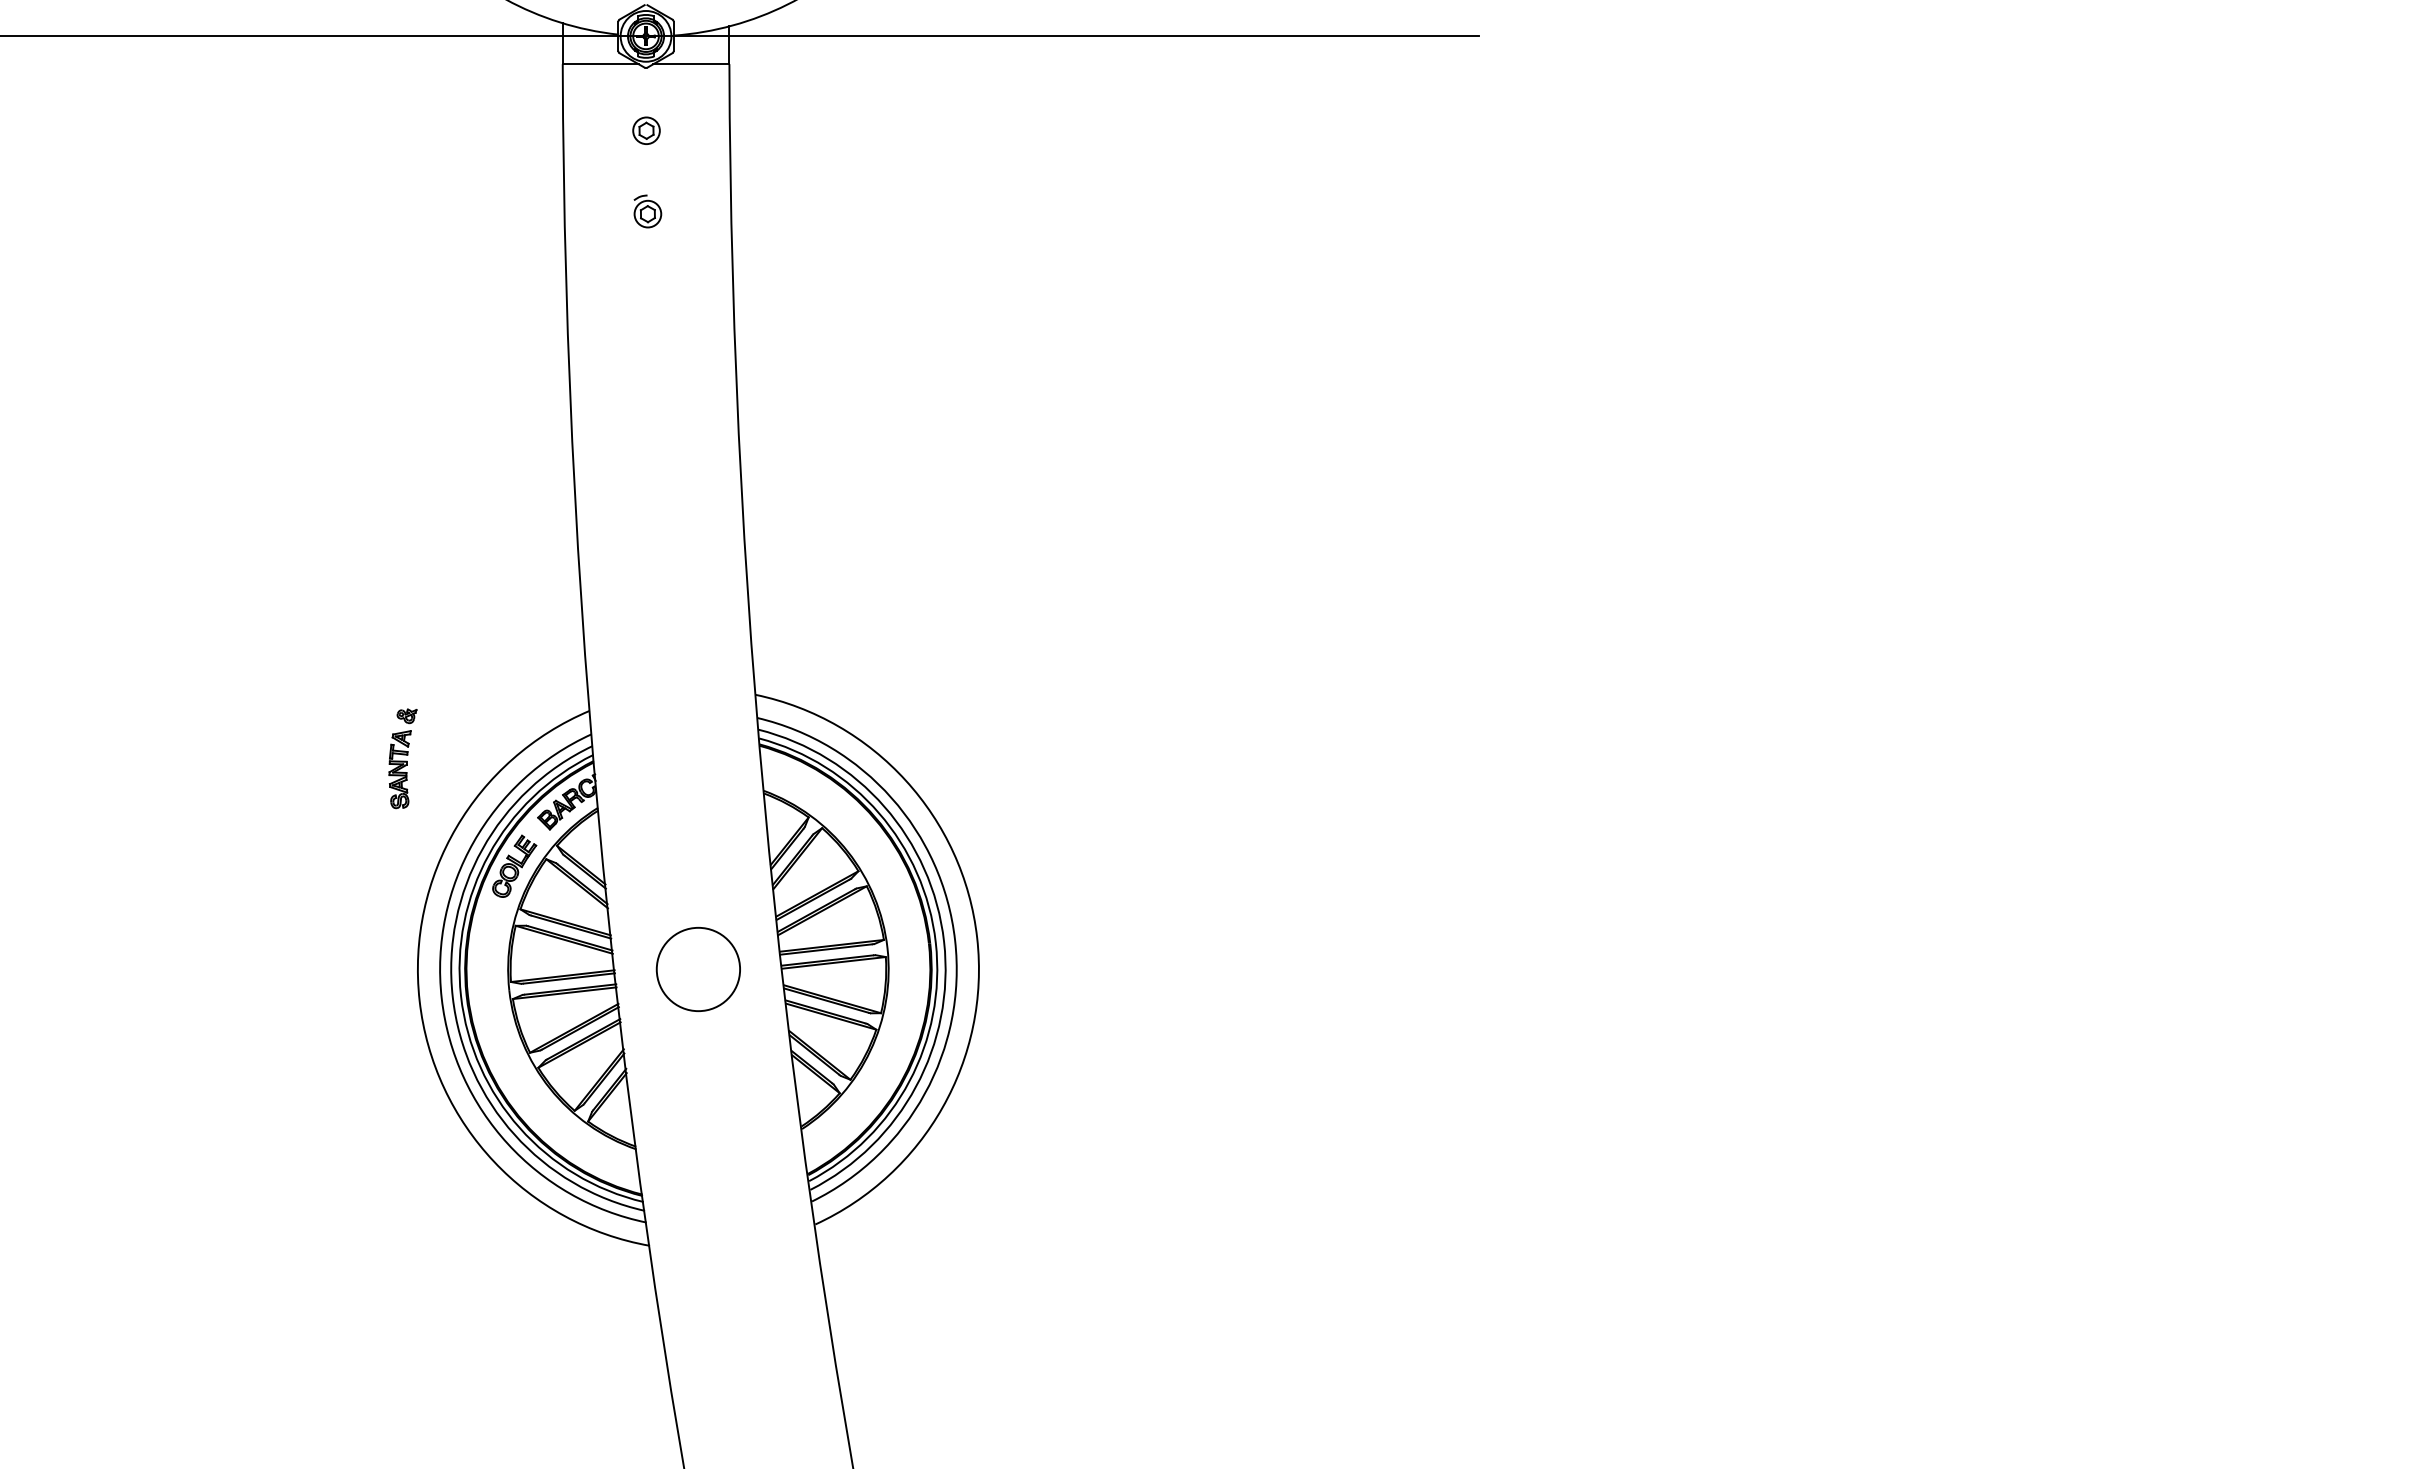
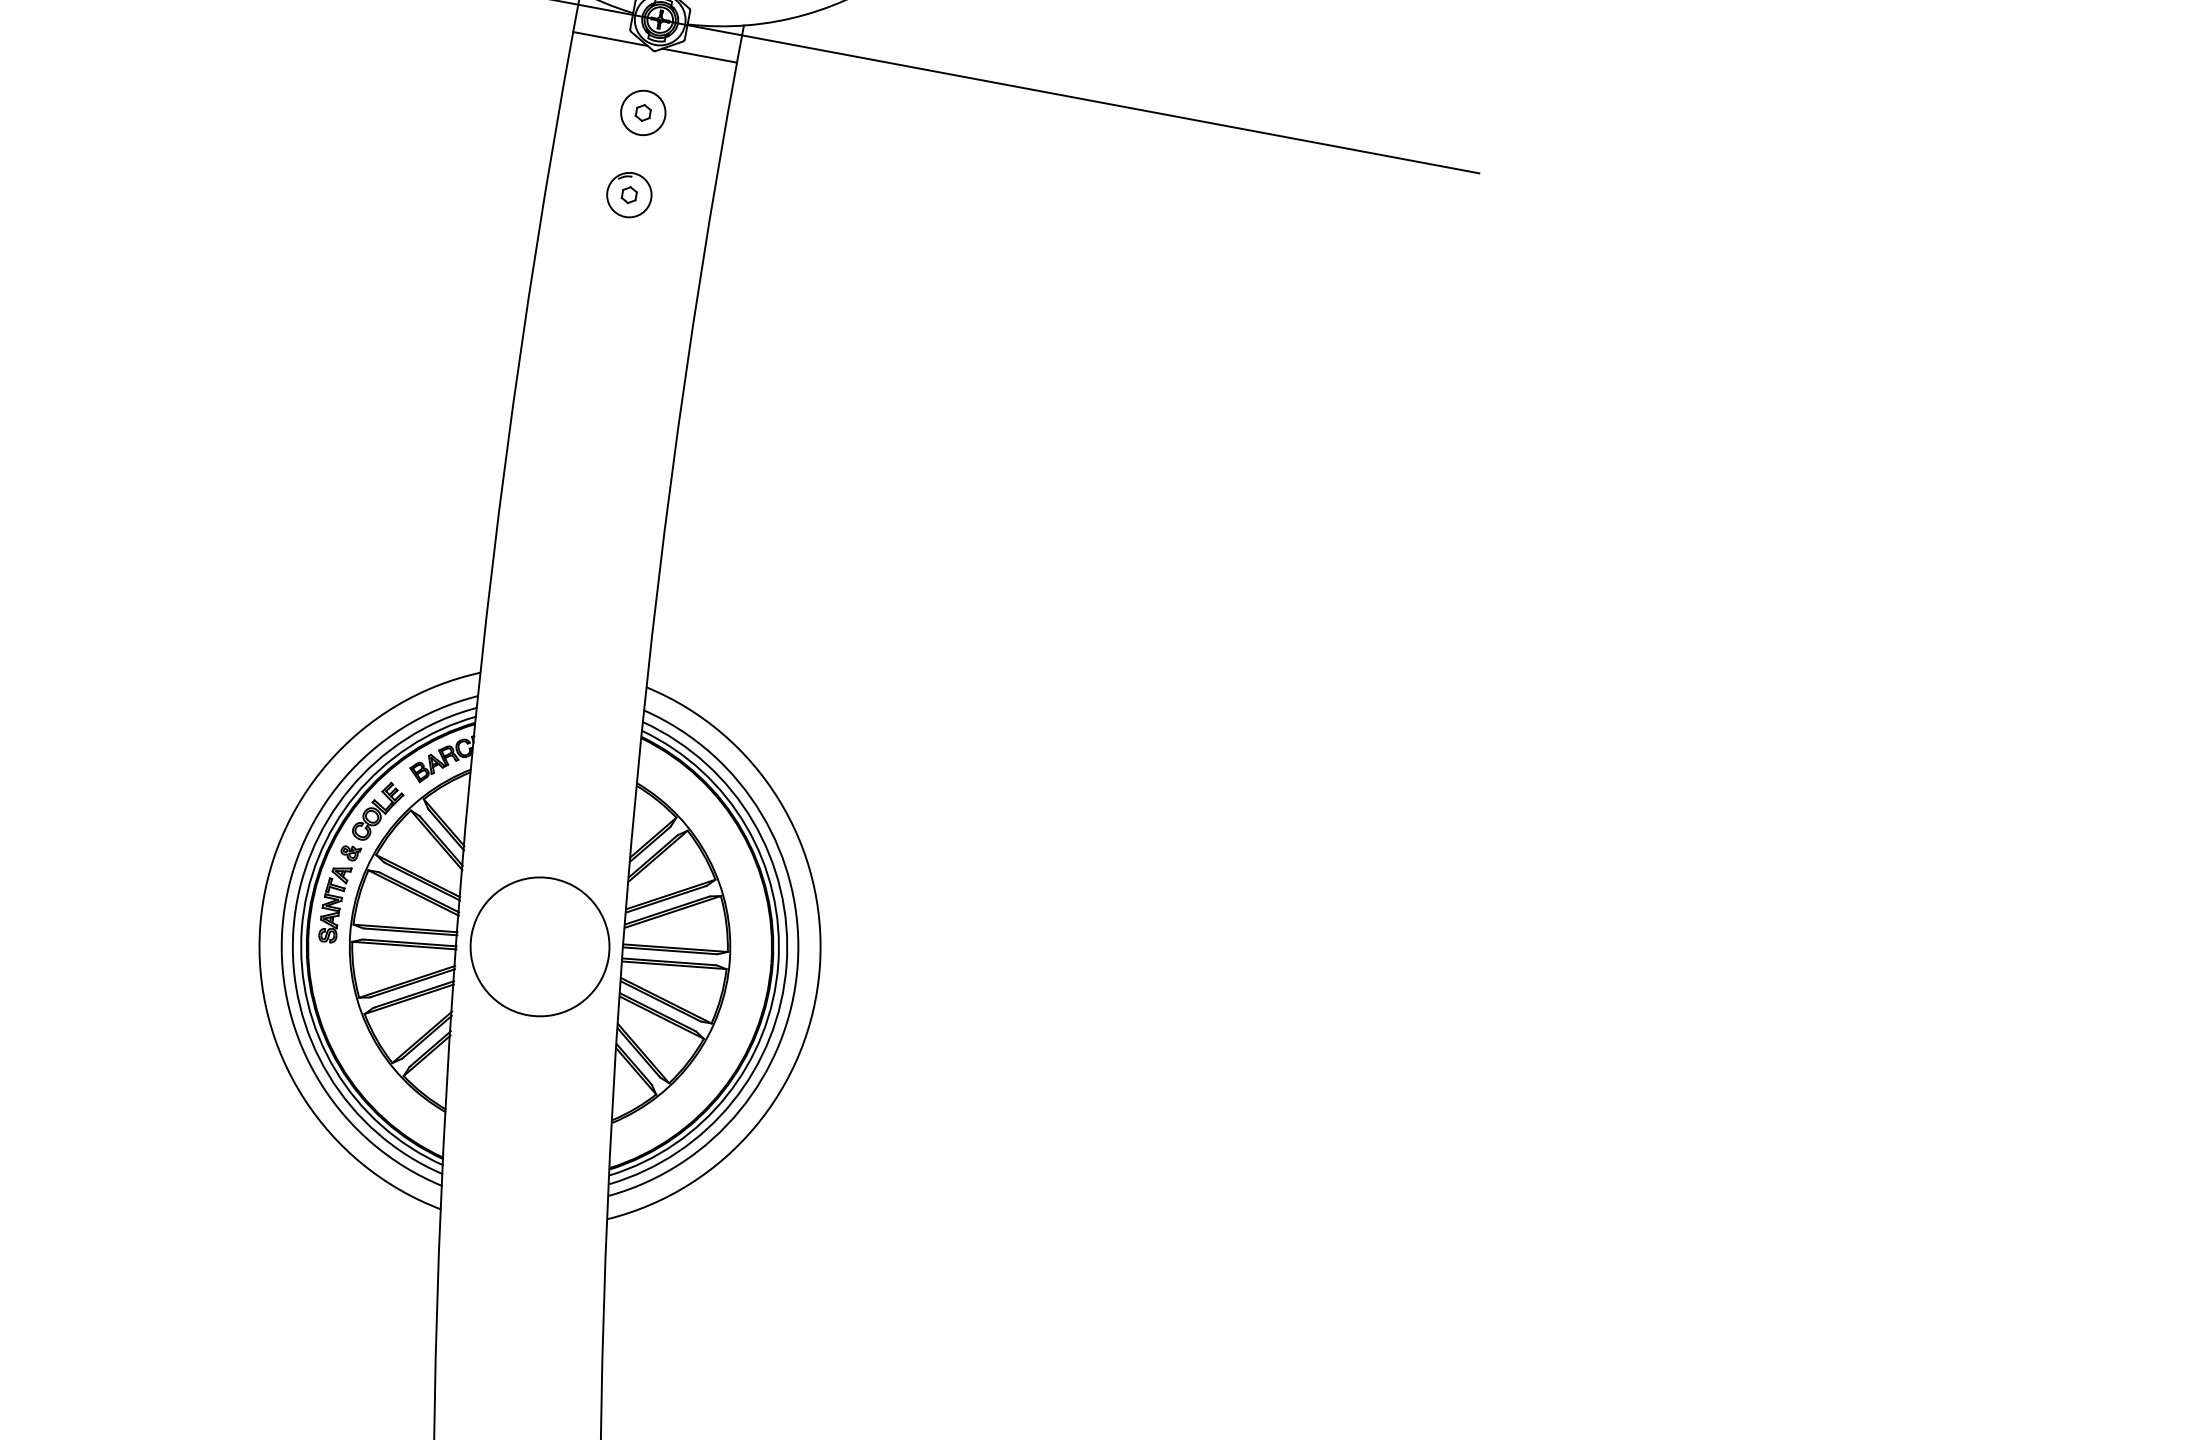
circle: (646, 130) -> (643, 112), size x1.67
circle: (647, 213) -> (629, 194), size x1.67
part: (402, 758) -> (338, 893), moved
circle: (698, 969) -> (540, 946), size x1.67

